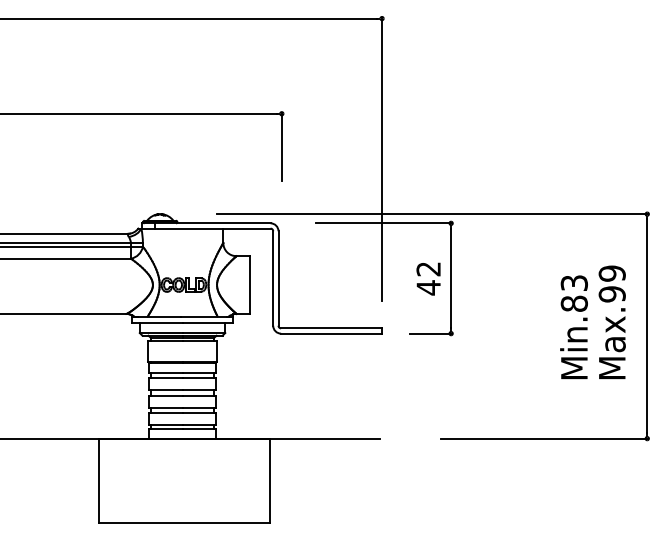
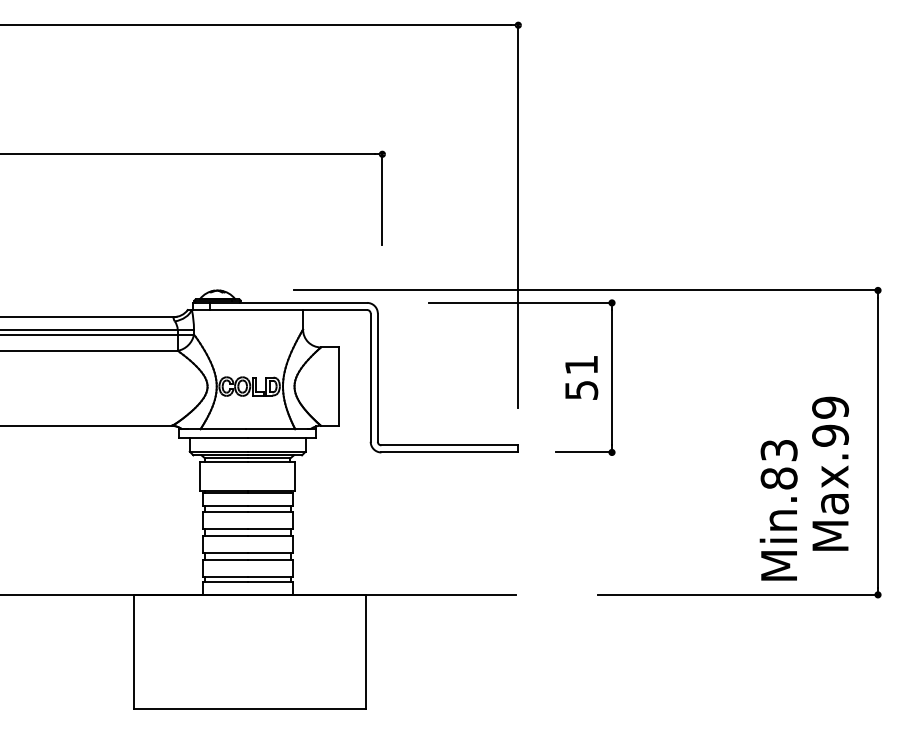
text: (428, 278) -> (581, 377), 42 -> 51
text: (611, 321) -> (829, 472), moved
text: (573, 326) -> (777, 509), moved

